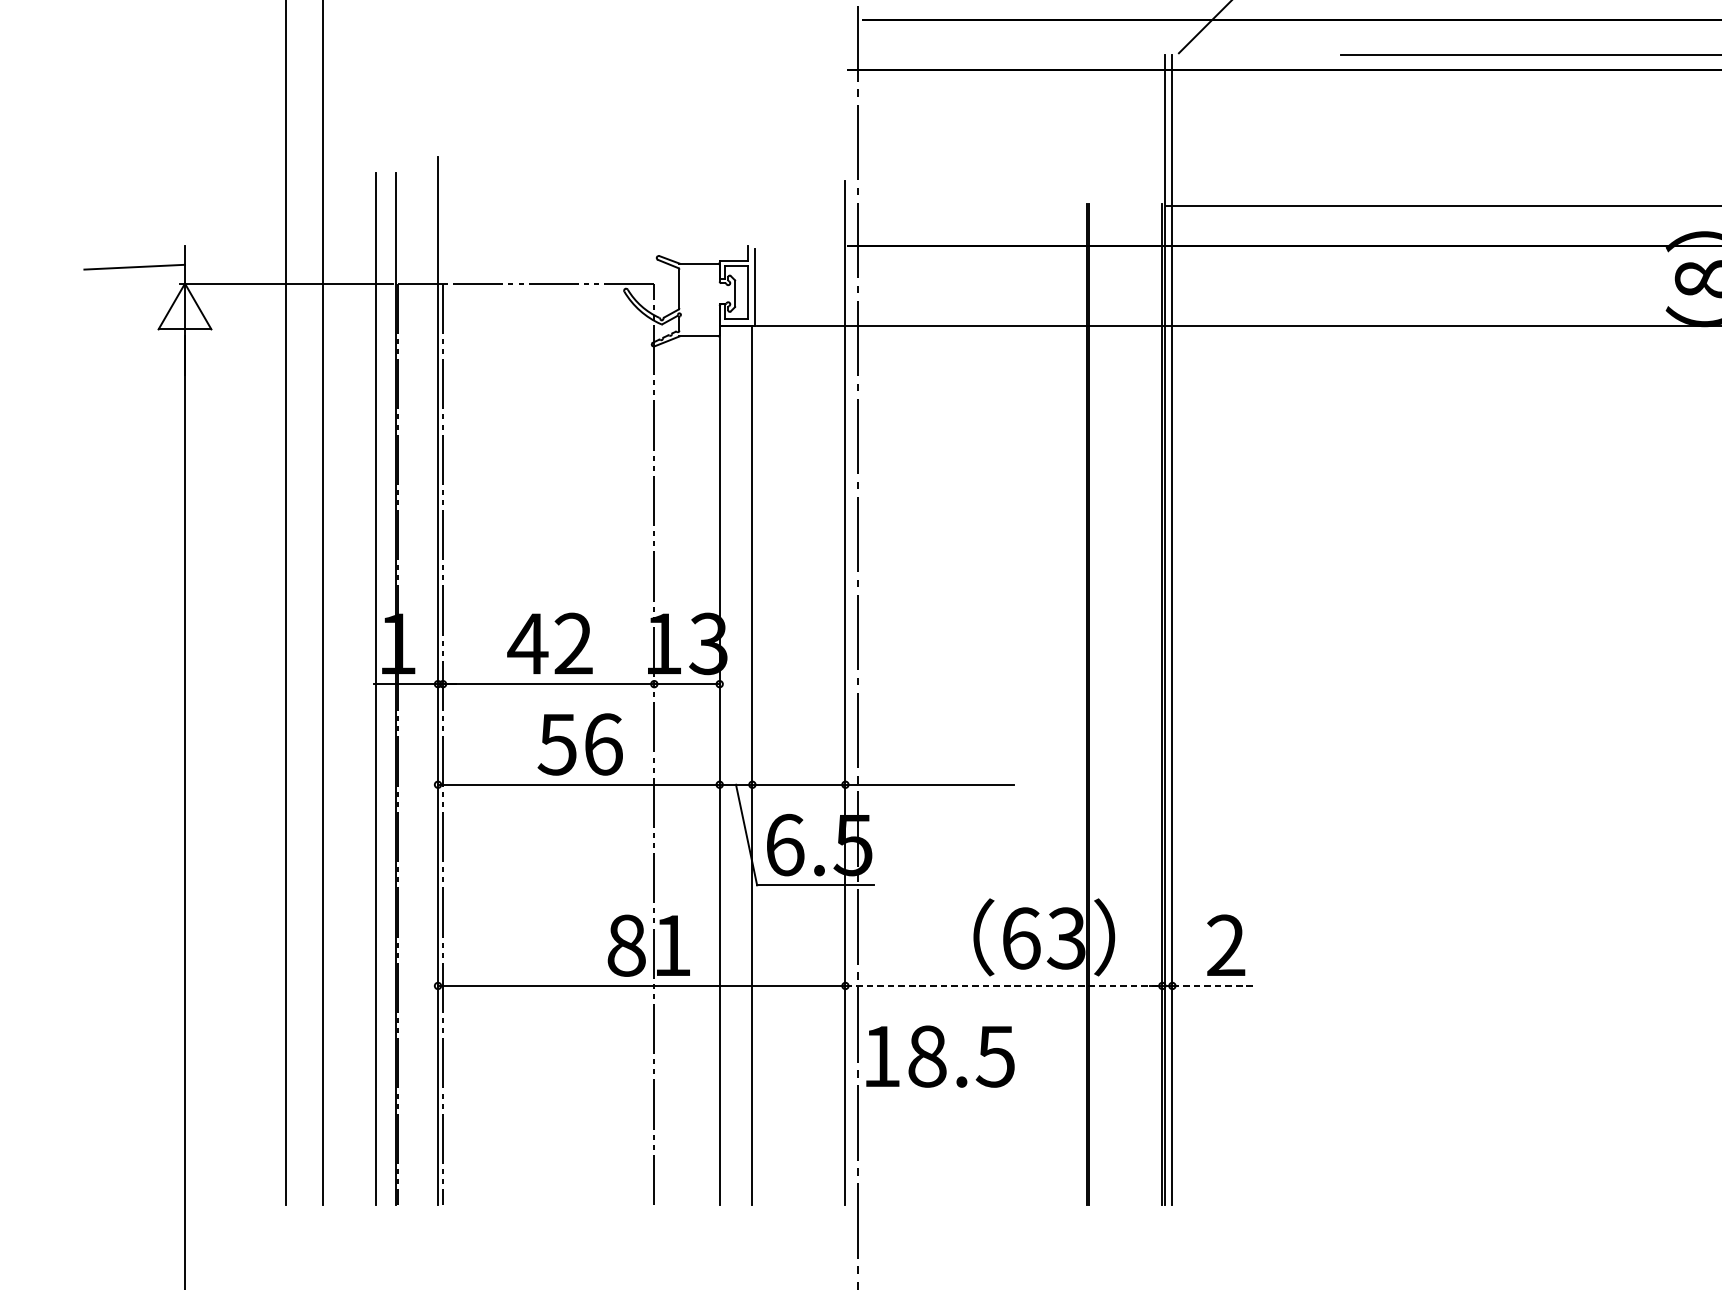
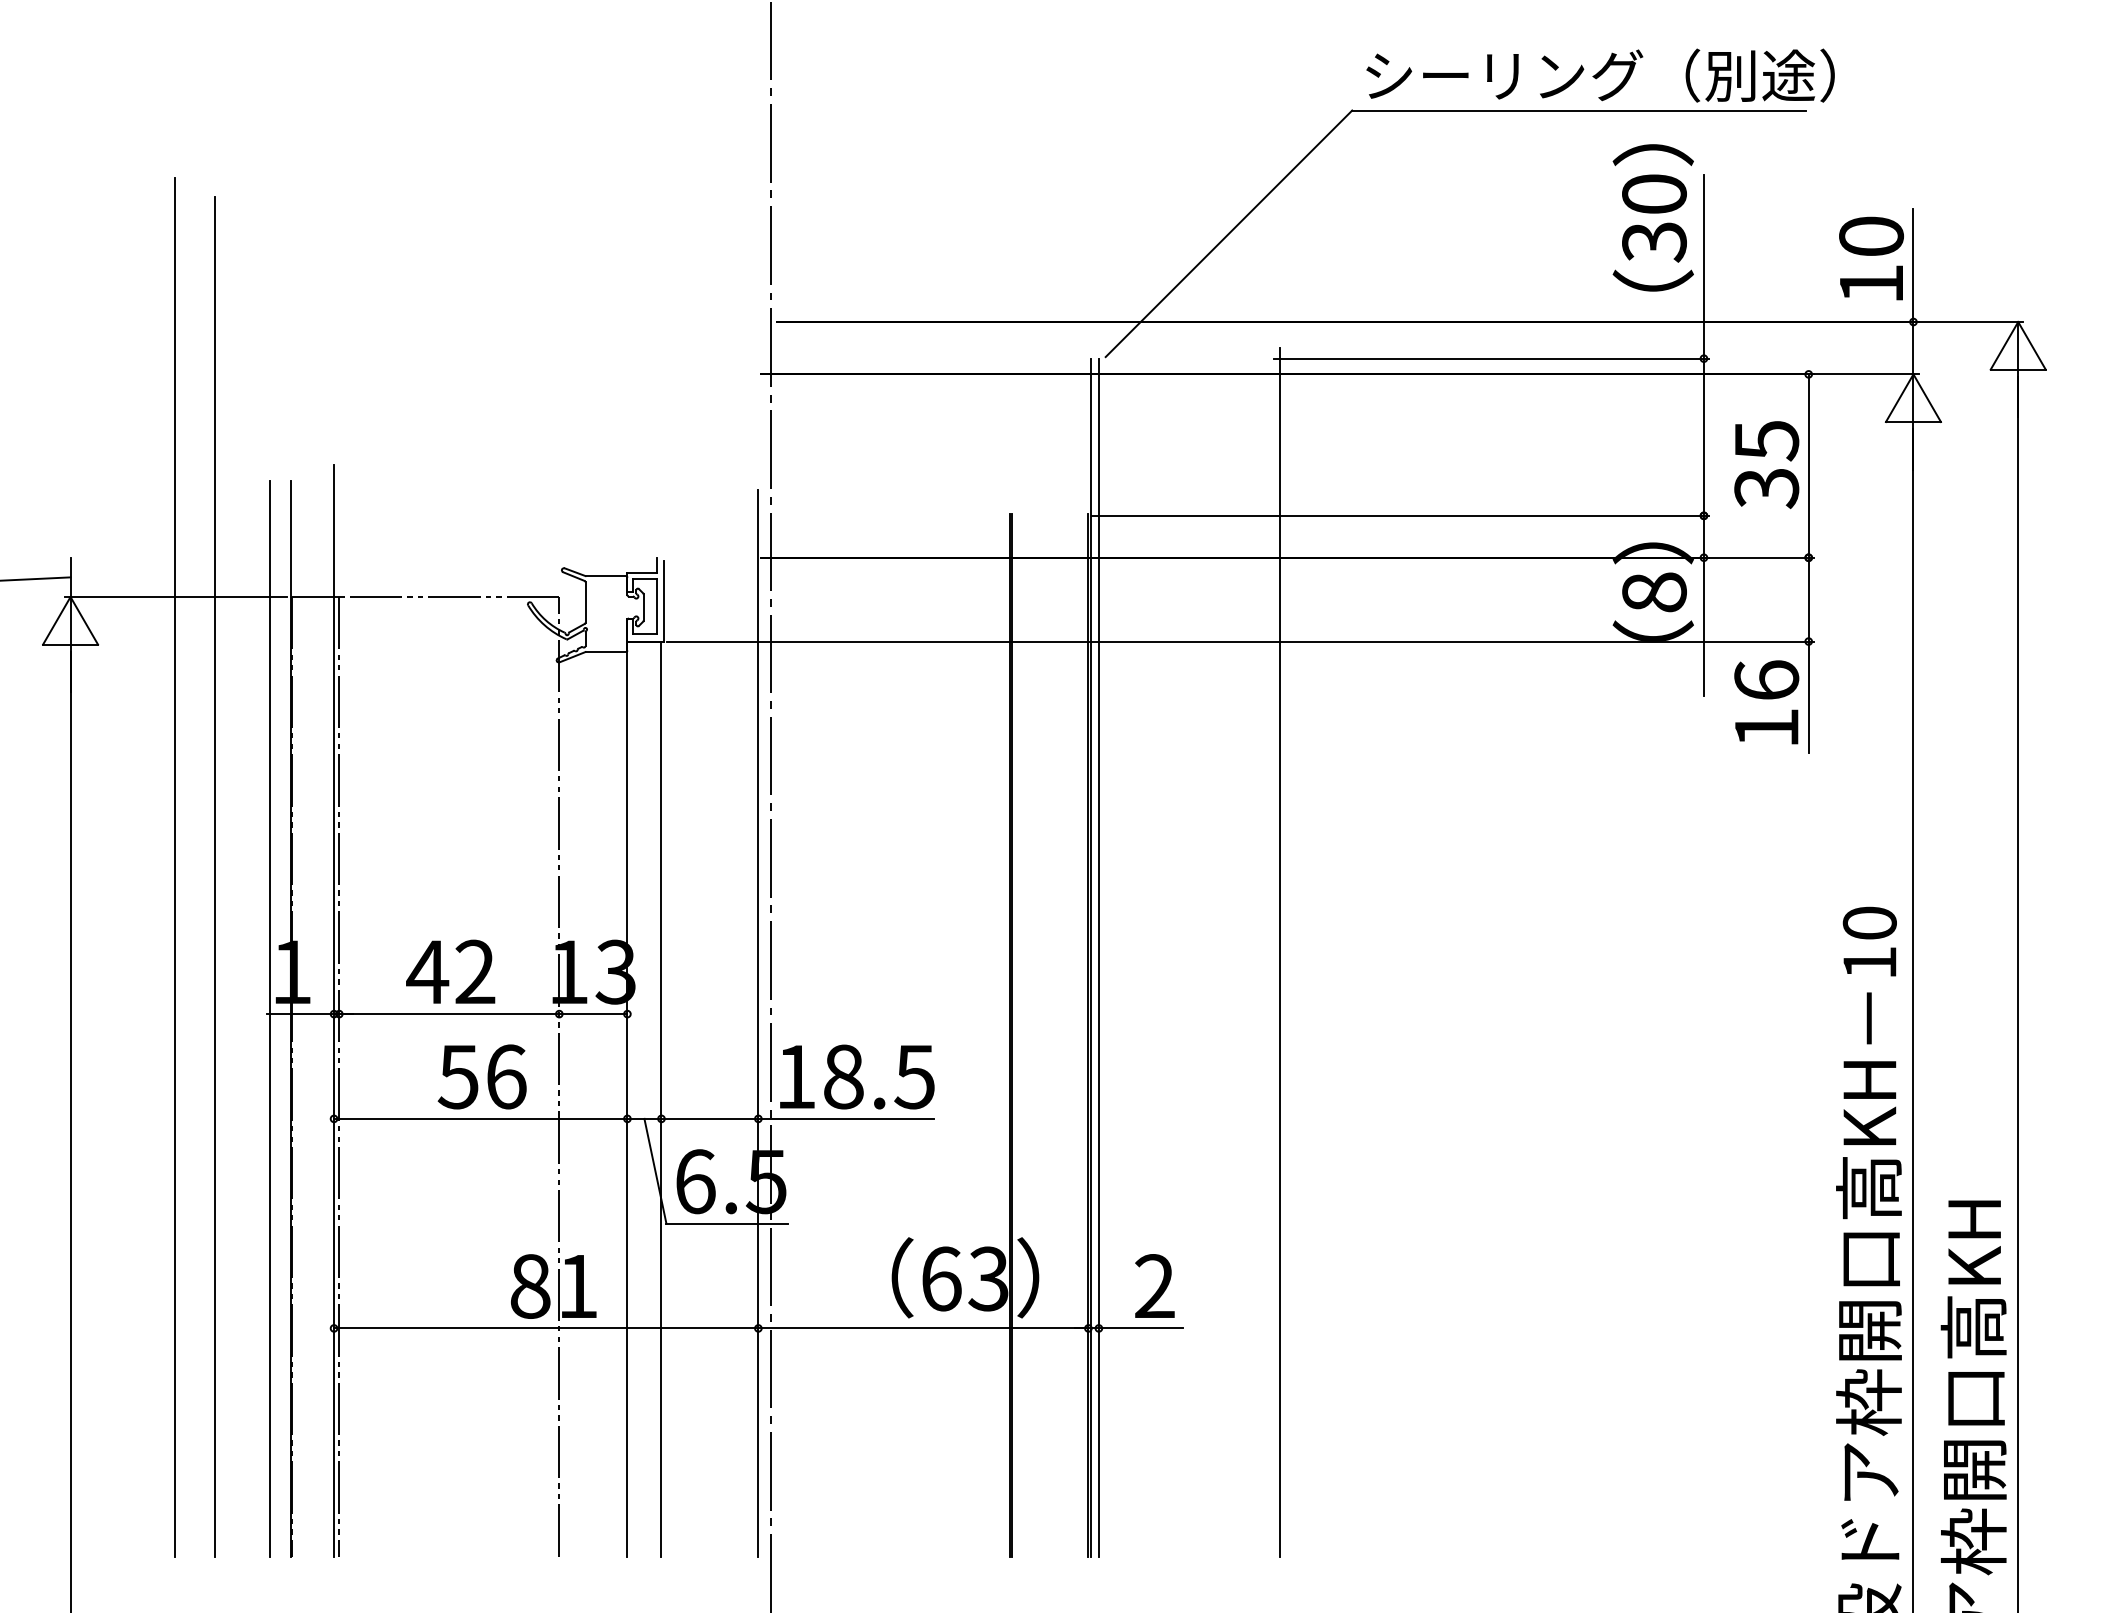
line: (1345, 624) -> (1279, 952), added
line: (1003, 986) -> (923, 1328), dashed -> solid
line: (1213, 986) -> (1141, 1328), dashed -> solid
text: (940, 1056) -> (857, 1076), moved

